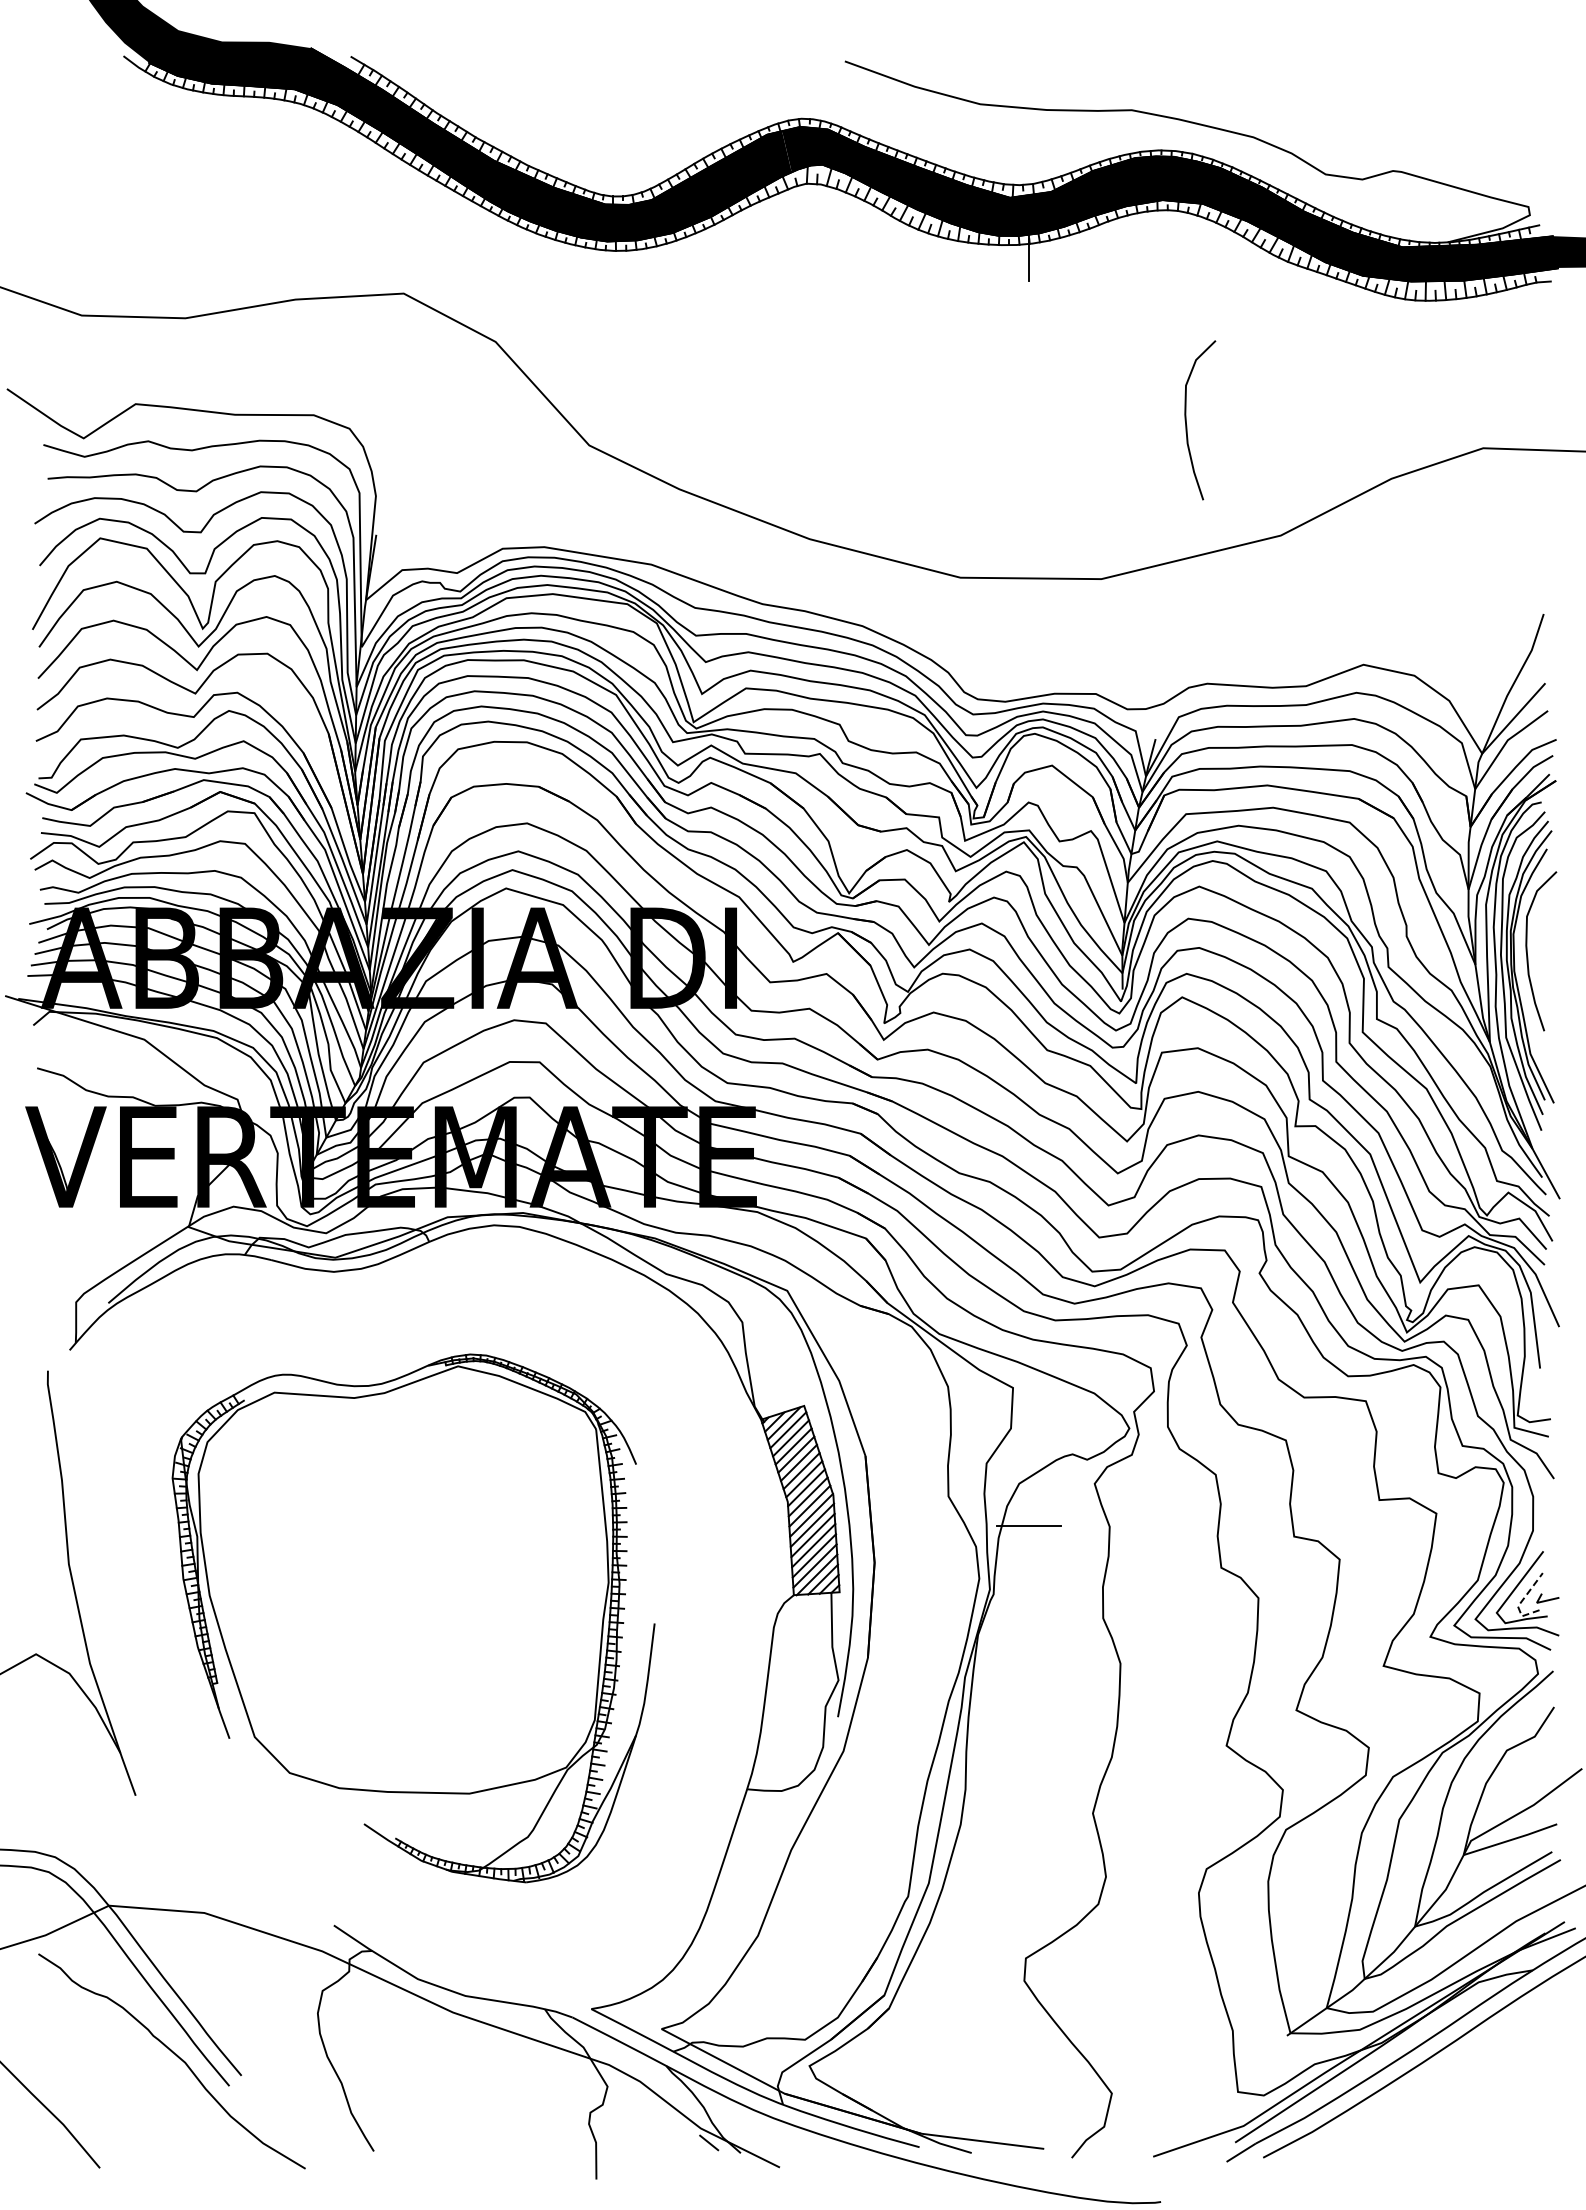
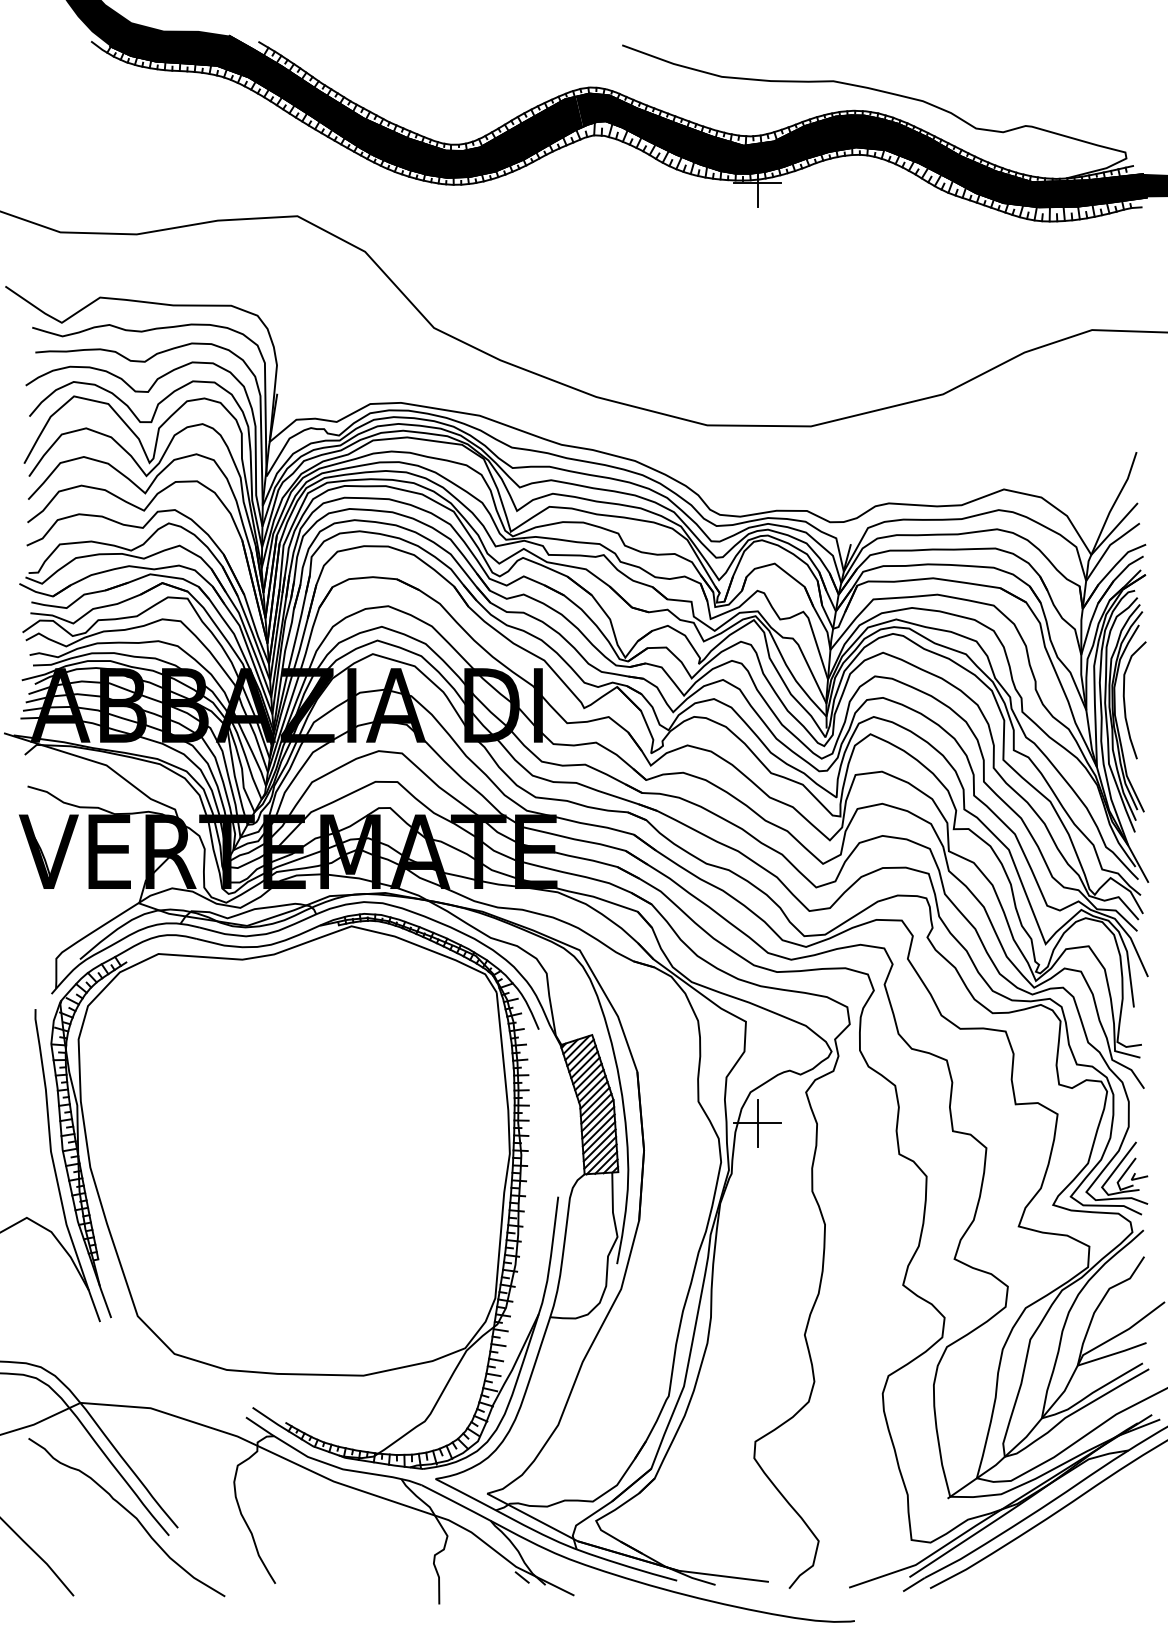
line: (1028, 249) -> (757, 183), added
curve: (1187, 425) -> (874, 313), removed
line: (1028, 1526) -> (757, 1123), added
line: (1520, 1602) -> (1119, 1179), dashed -> solid
part: (413, 1618) -> (304, 1191), size x1.43

